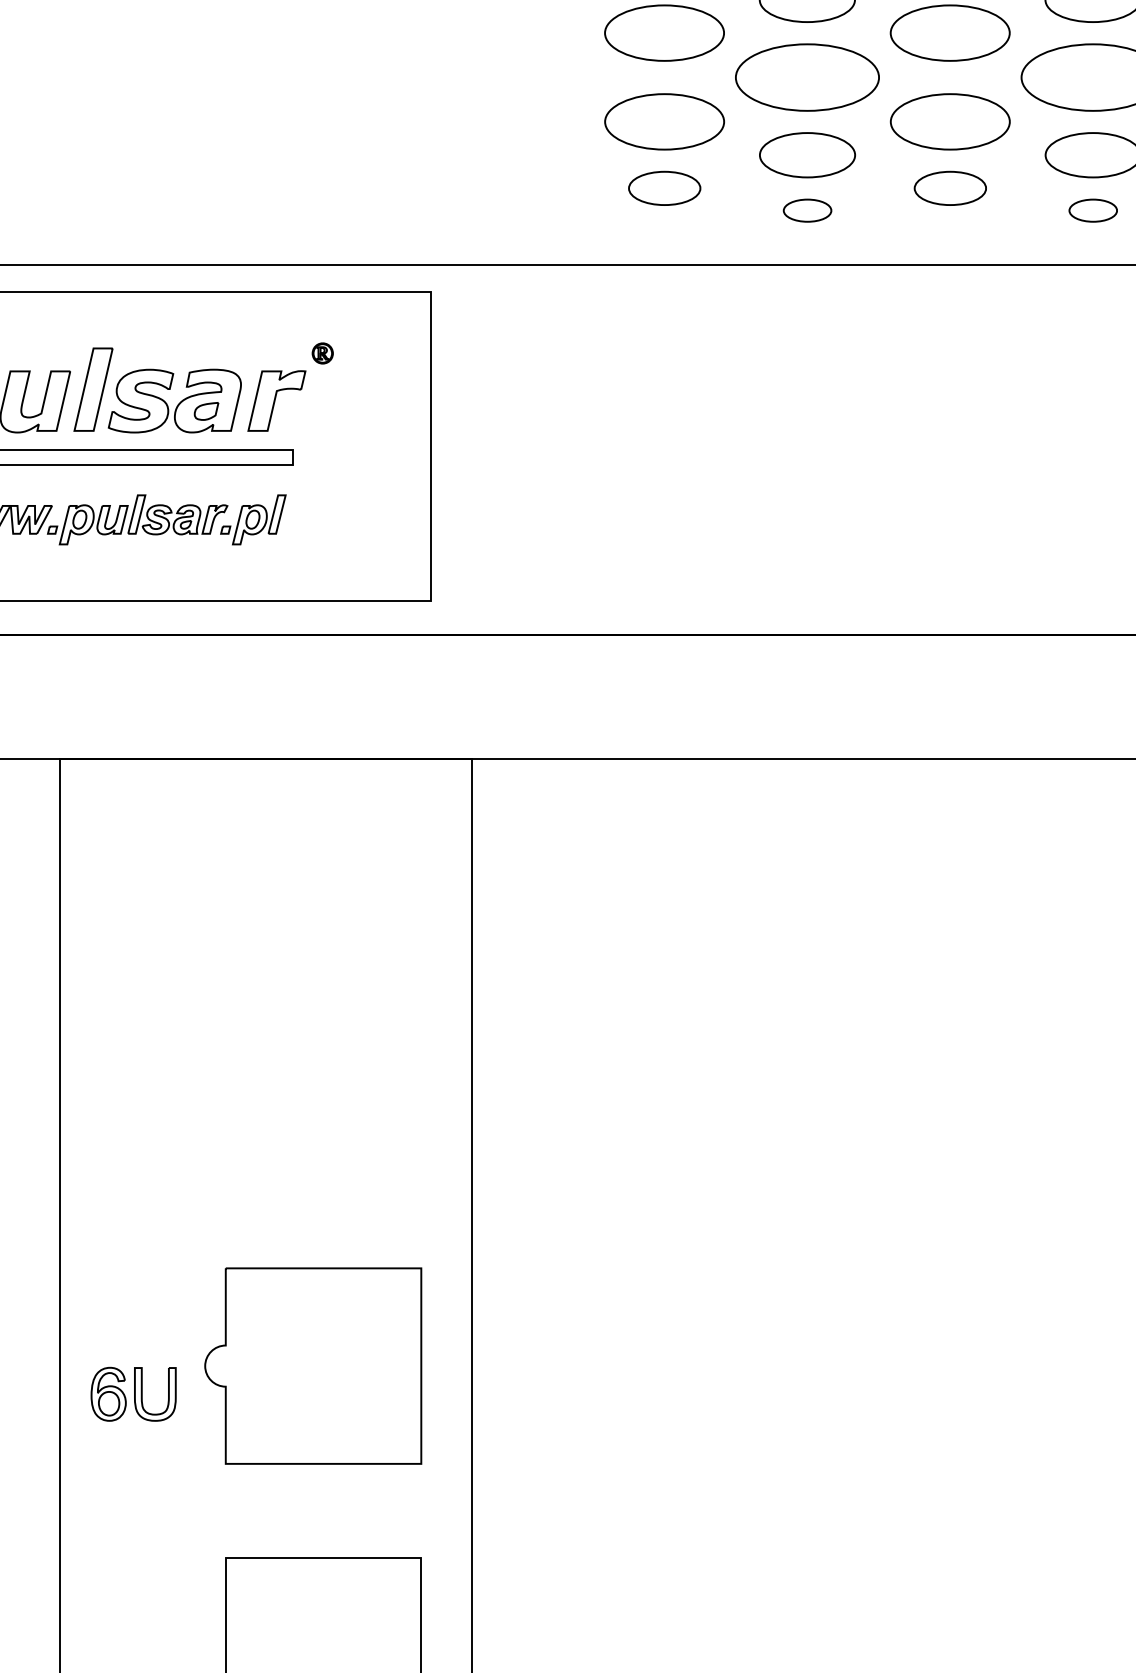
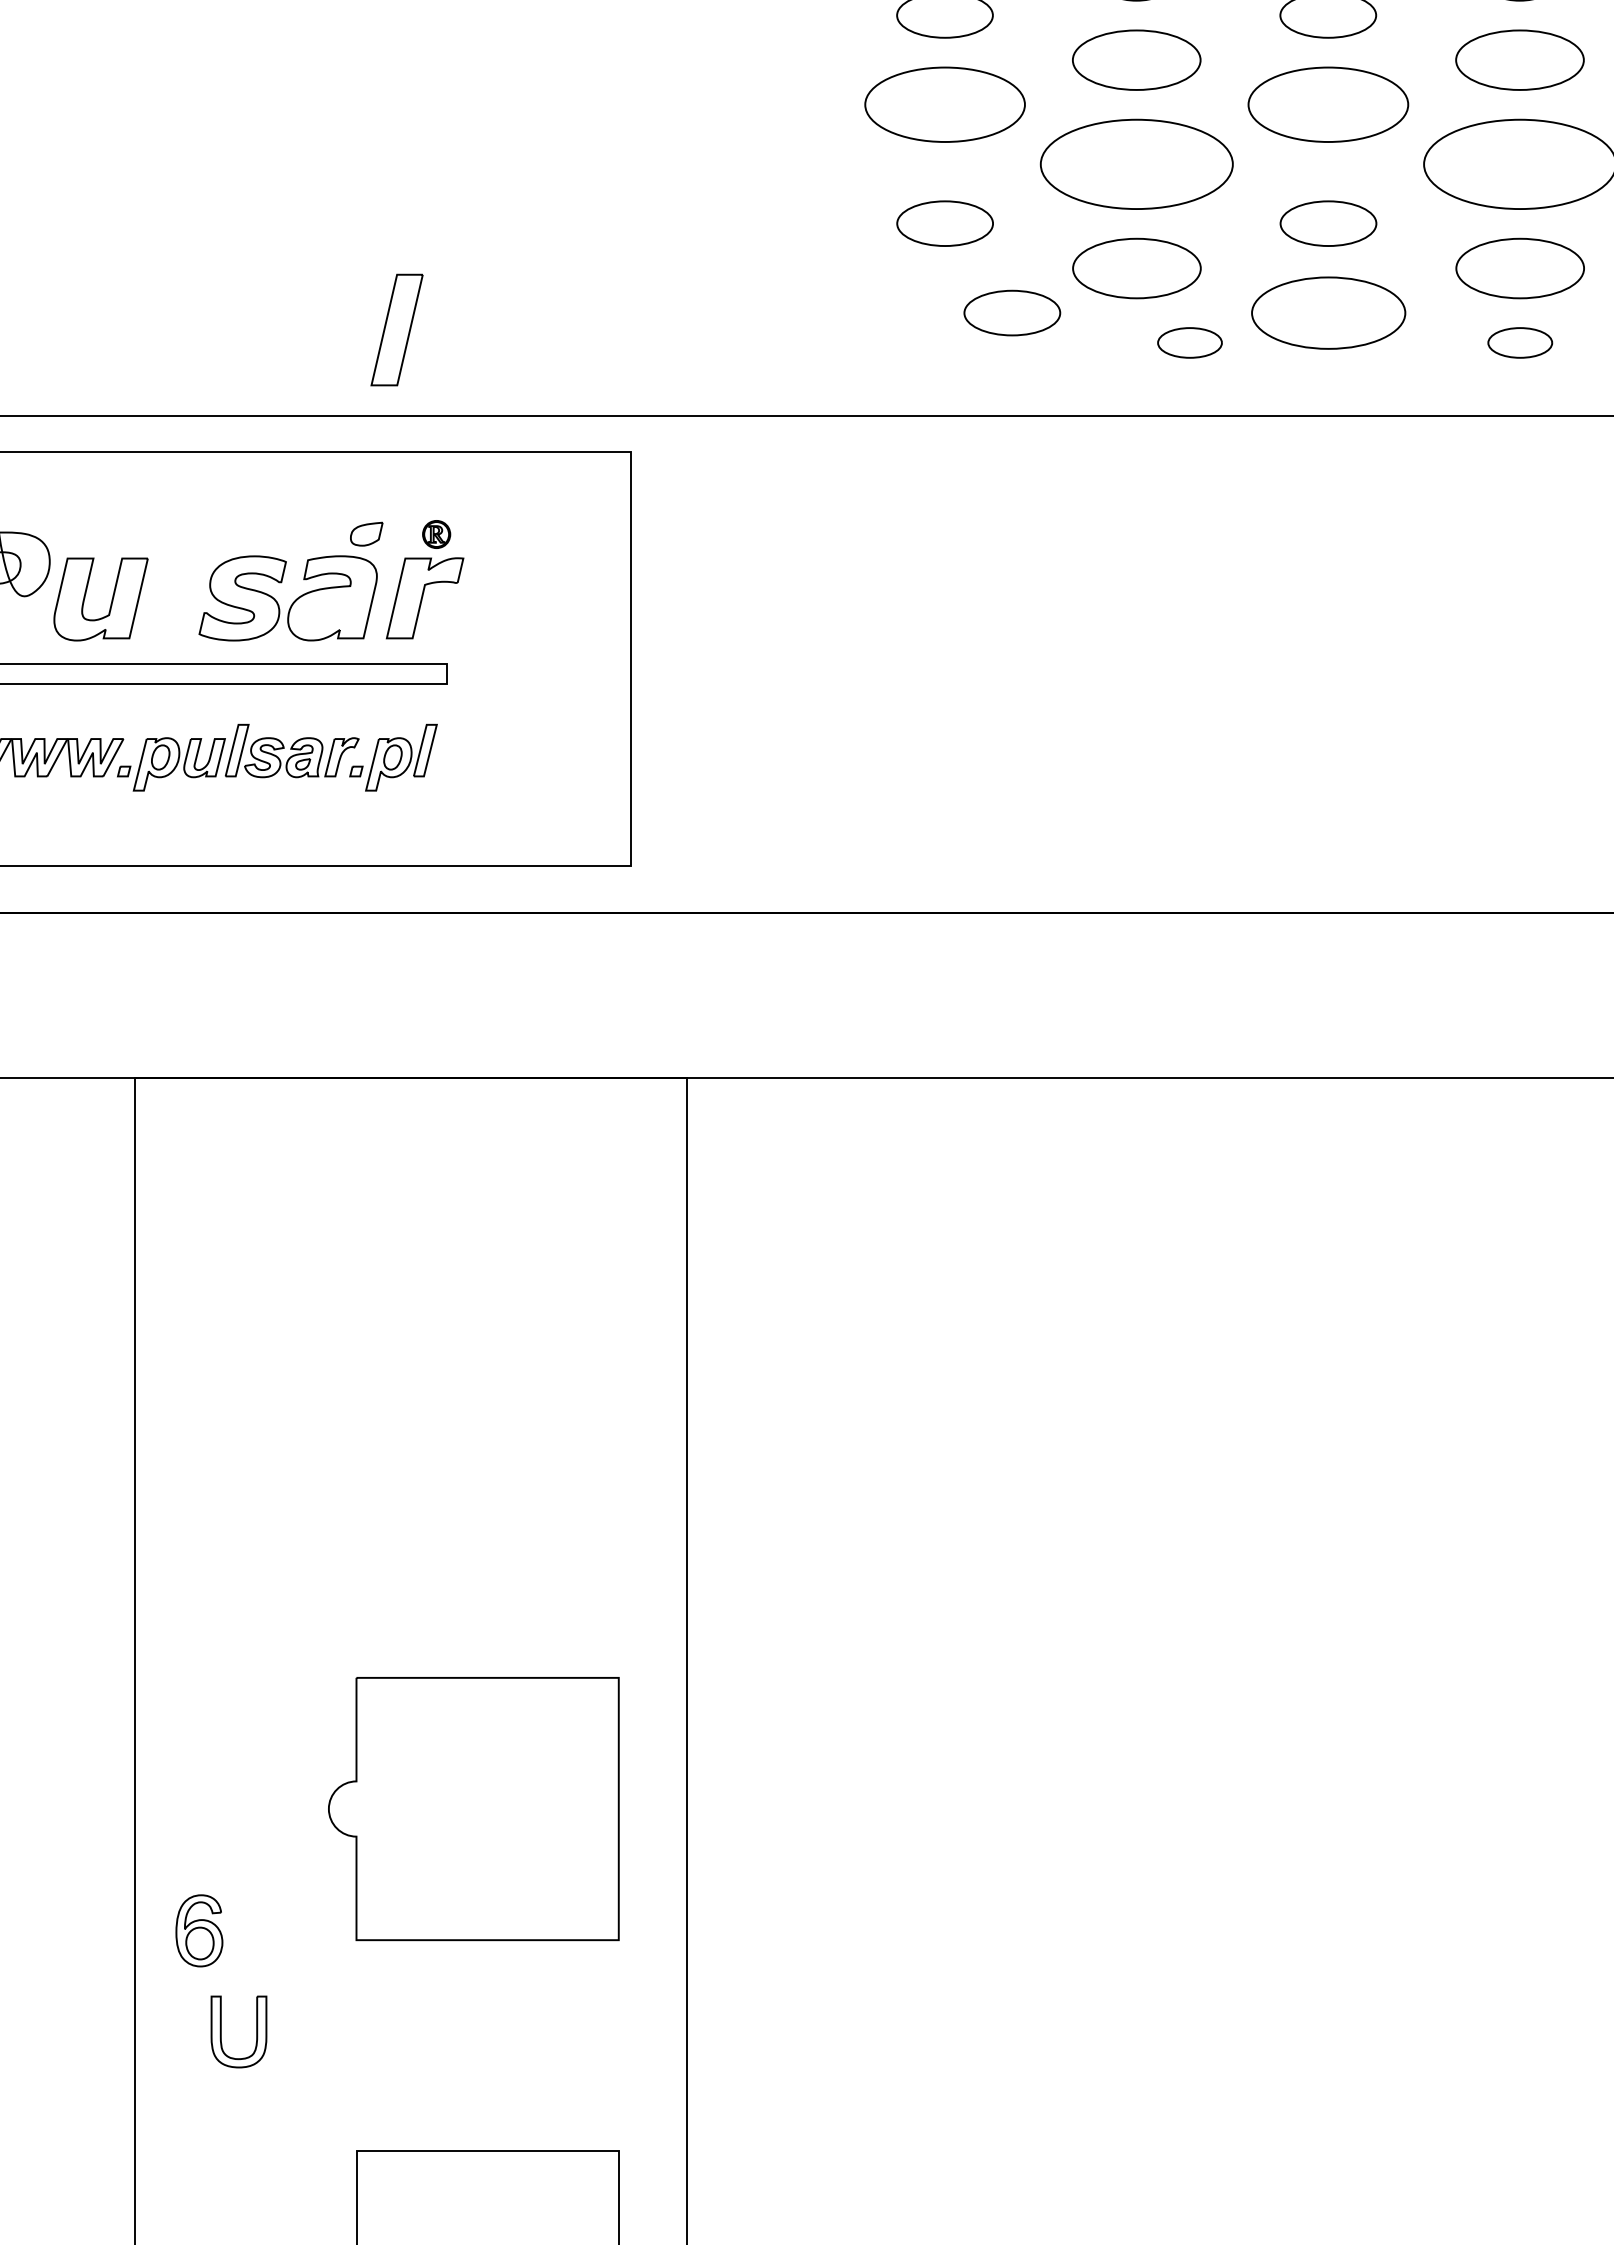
part: (664, 121) -> (944, 223), size x0.6
part: (950, 121) -> (1328, 223), size x0.6
part: (664, 187) -> (1012, 312), moved
part: (950, 187) -> (1328, 312), size x1.6
part: (807, 210) -> (1189, 342), moved
part: (322, 353) -> (436, 534), moved
part: (93, 389) -> (396, 329), moved
part: (206, 410) -> (366, 533), moved
part: (313, 1366) -> (473, 1809), moved
part: (142, 1394) -> (221, 2031), moved

